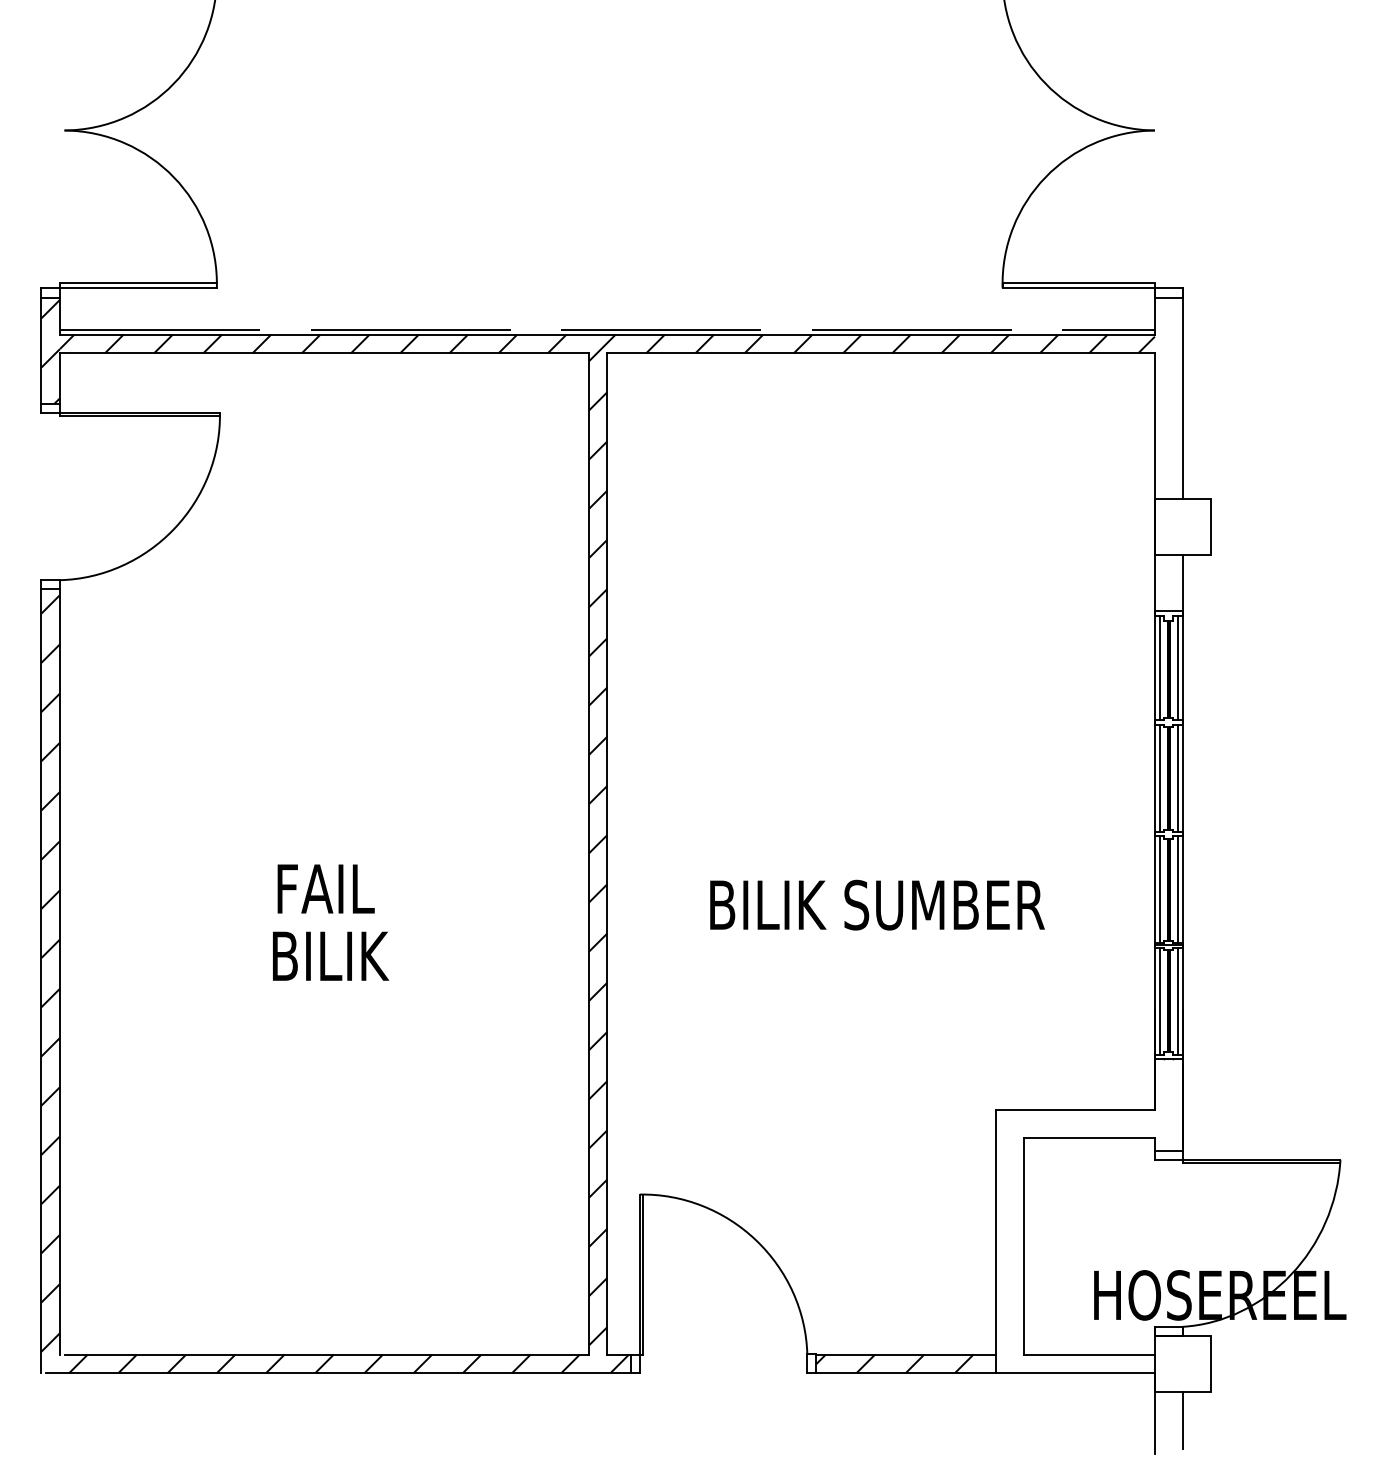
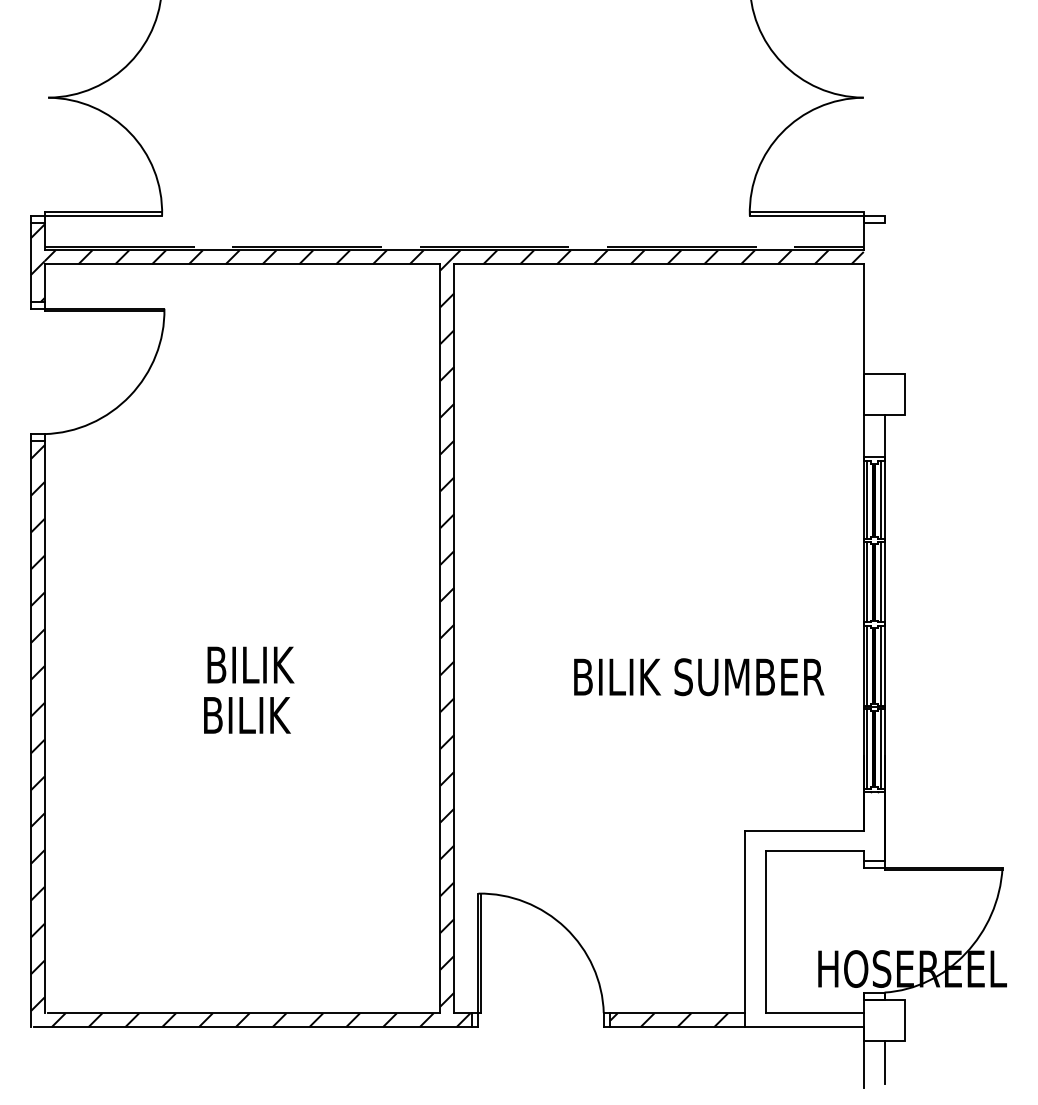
line: (1182, 393) -> (884, 294), removed
text: (337, 888) -> (252, 664), FAIL -> BILIK
text: (877, 905) -> (699, 677), moved

